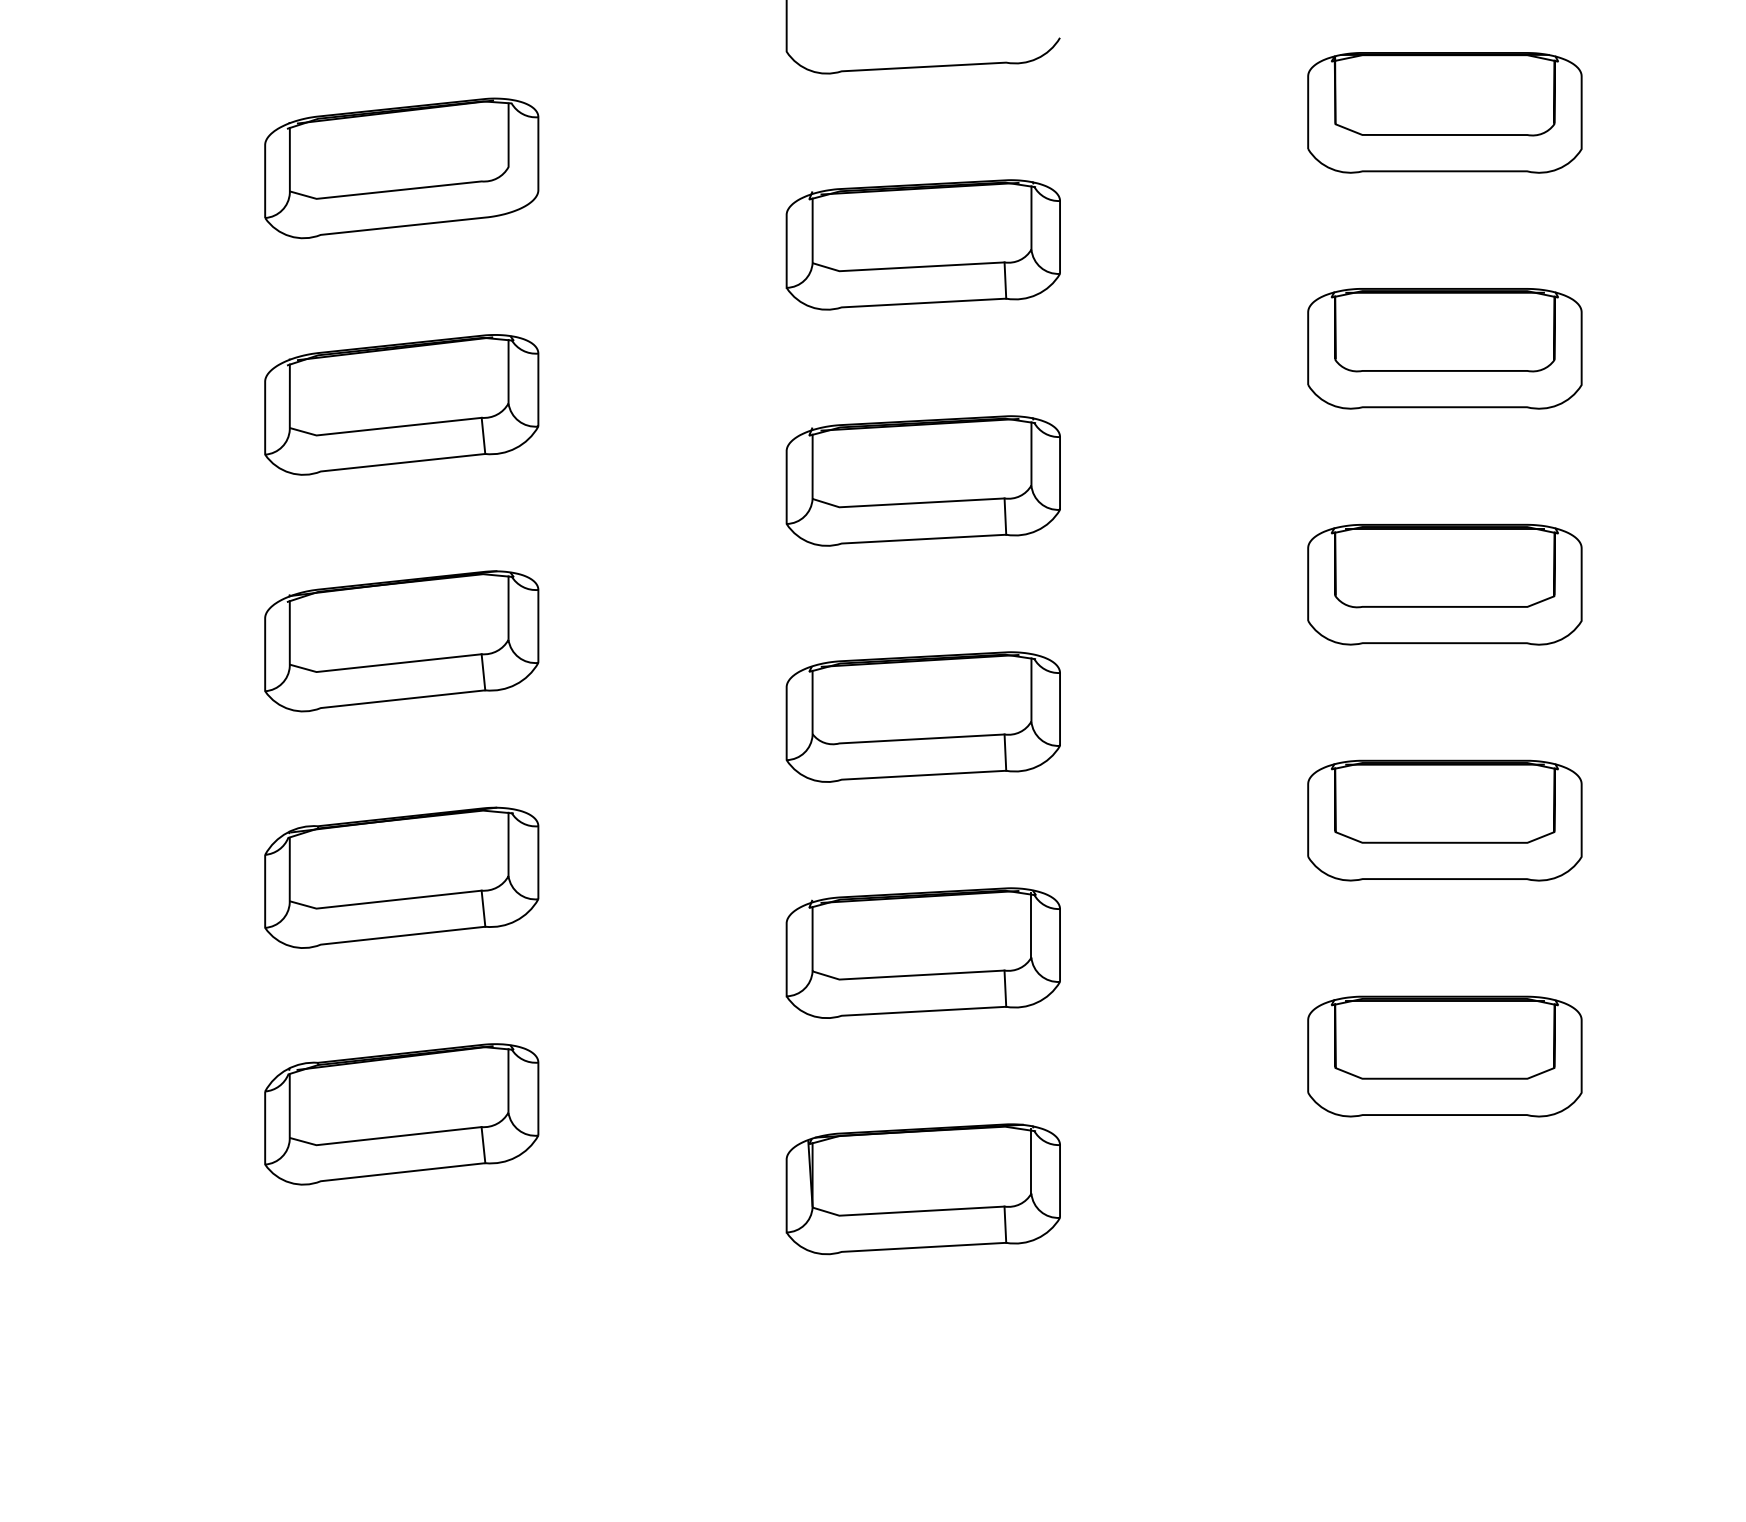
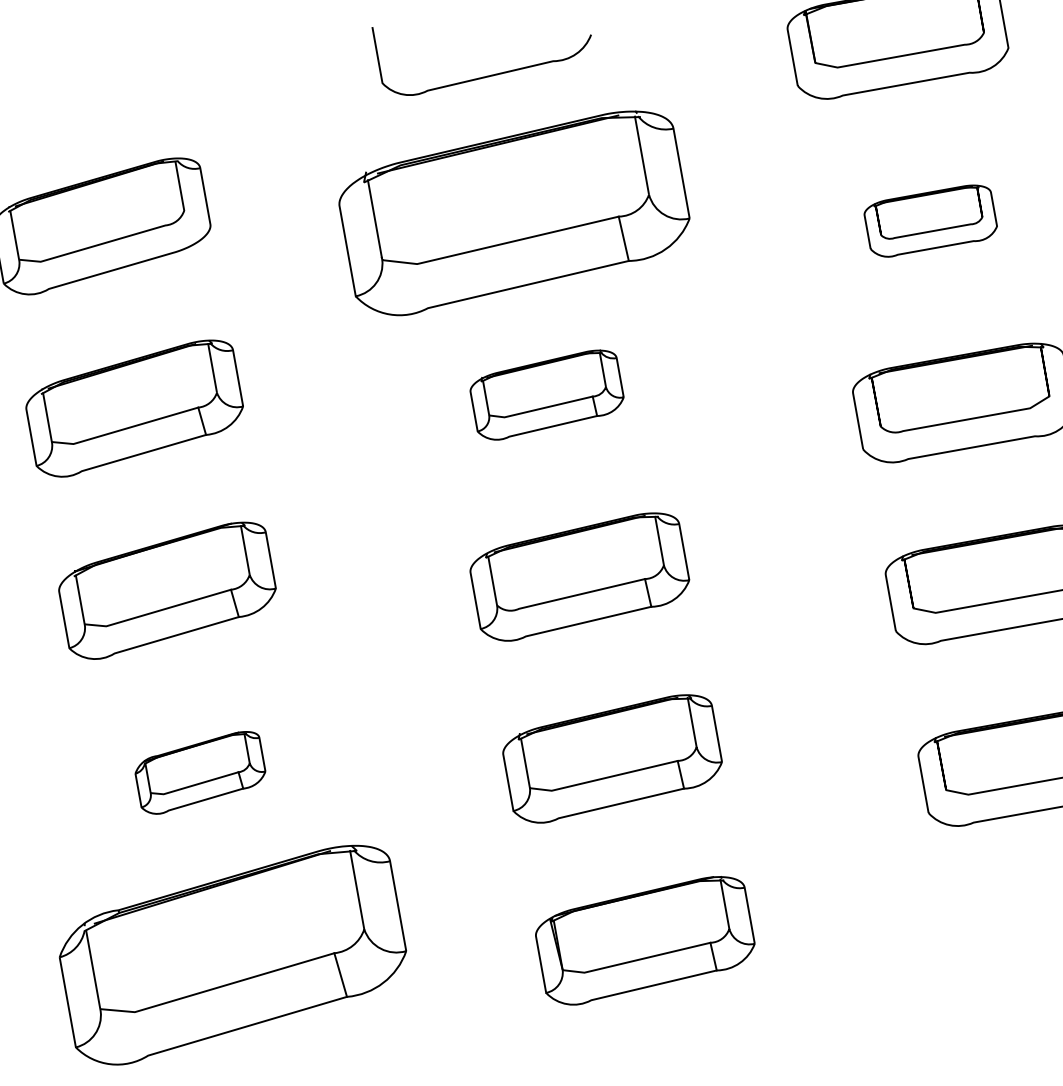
part: (922, 244) -> (513, 212), size x1.6
part: (1444, 348) -> (930, 220), size x0.6
part: (922, 480) -> (546, 394), size x0.7
part: (401, 877) -> (200, 772), size x0.6
part: (401, 1114) -> (233, 955), size x1.6

